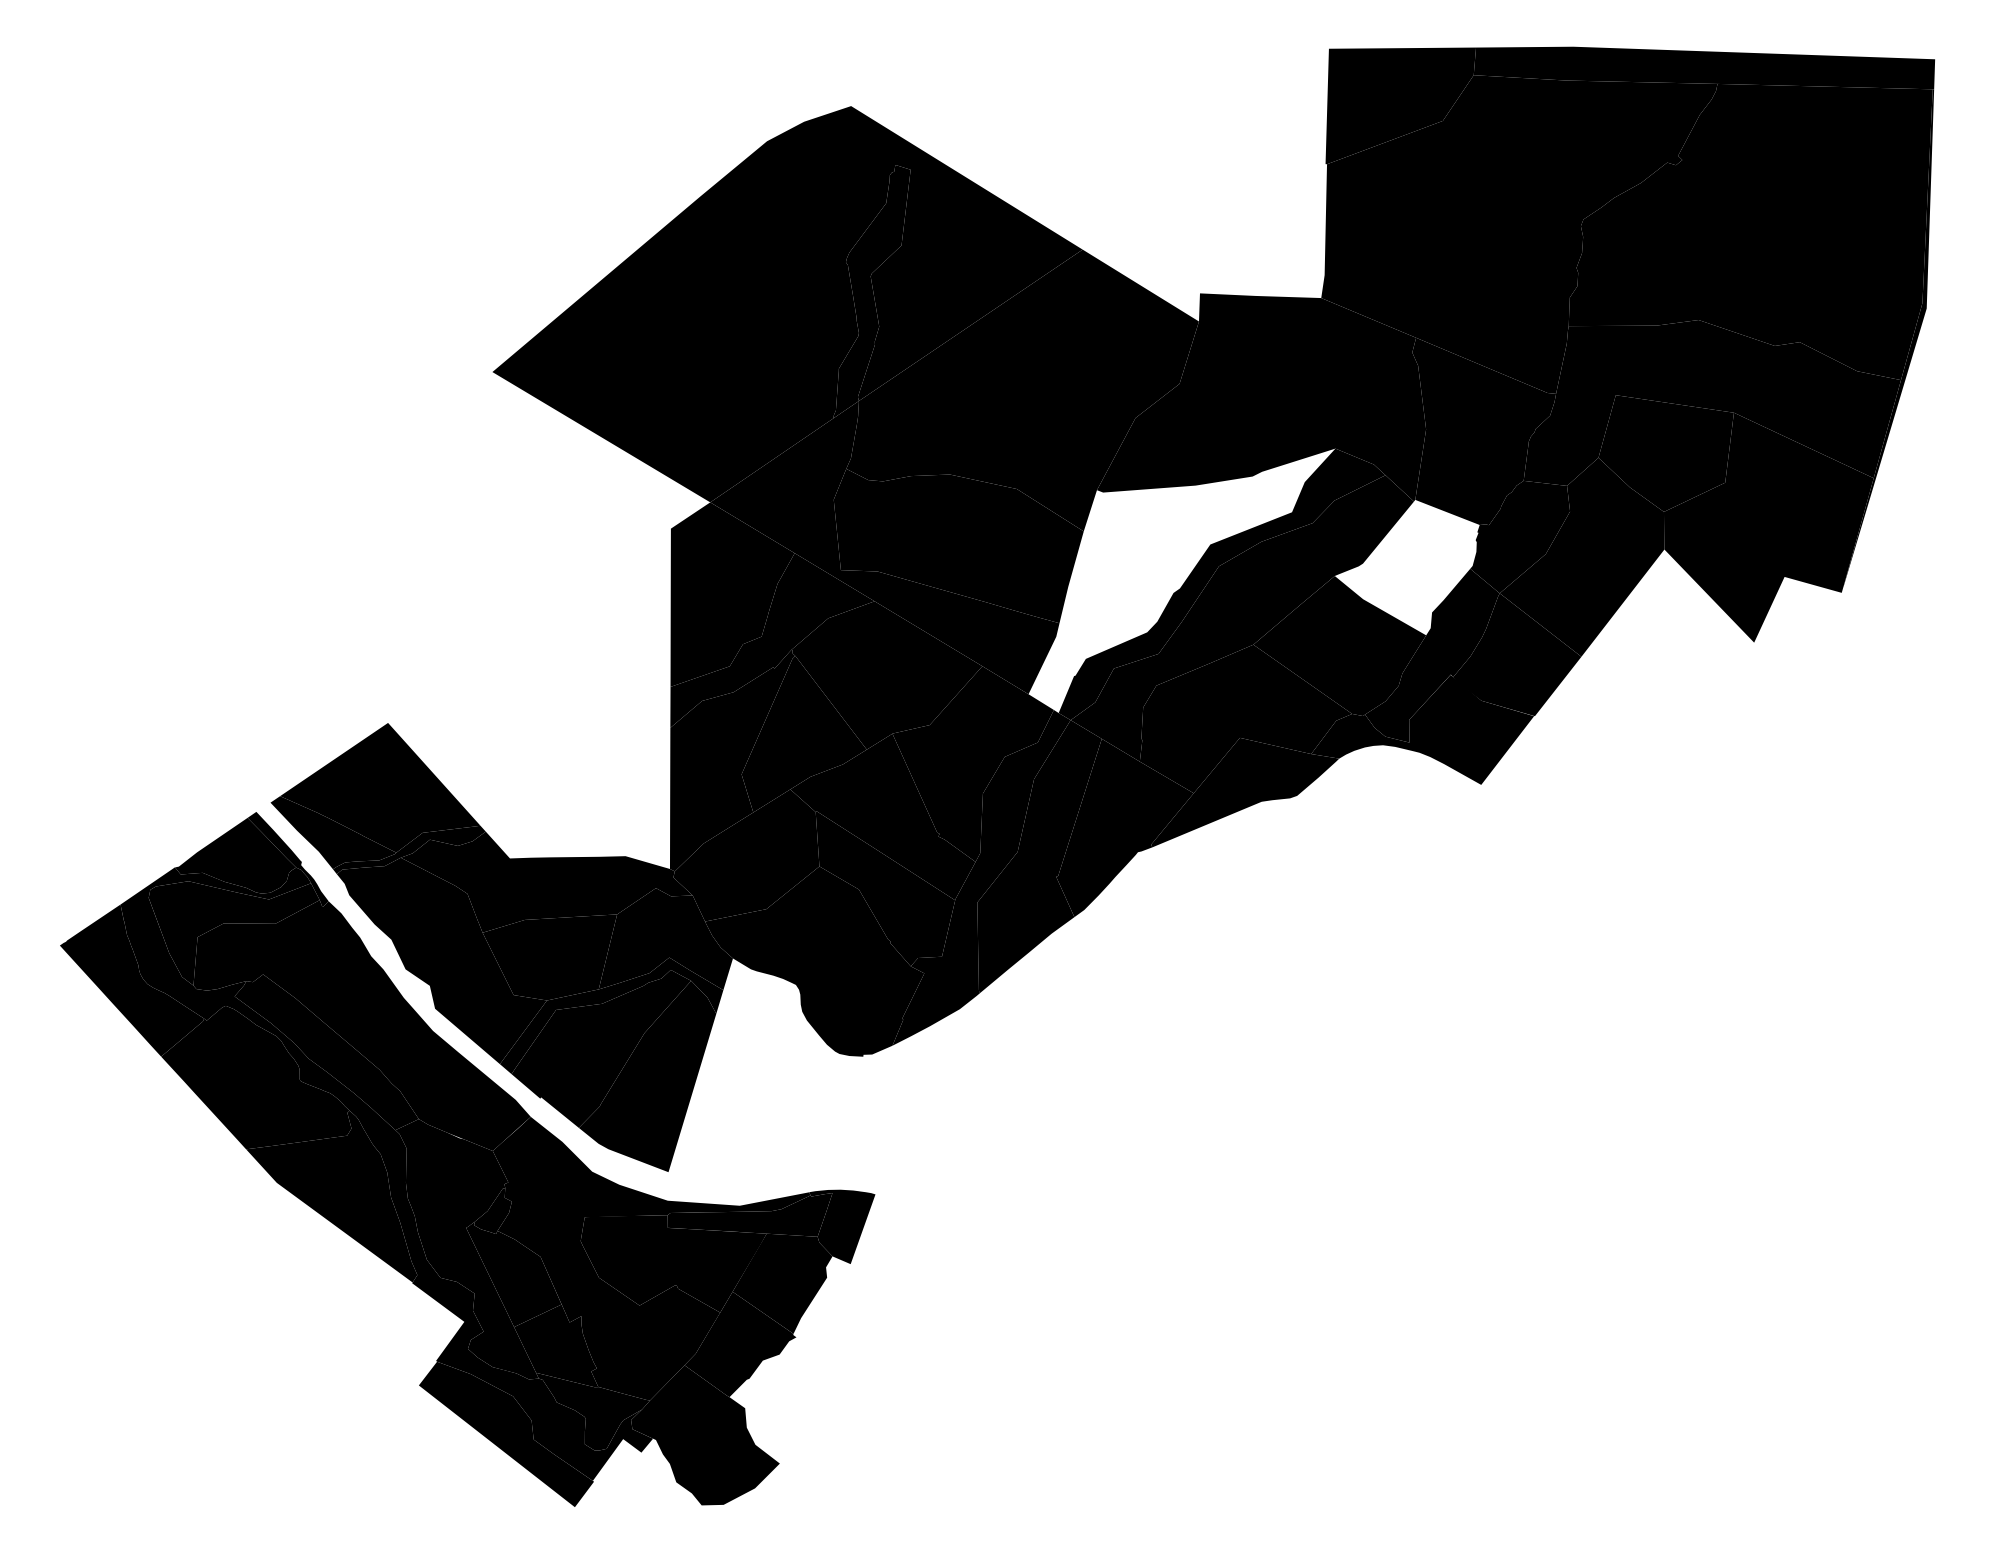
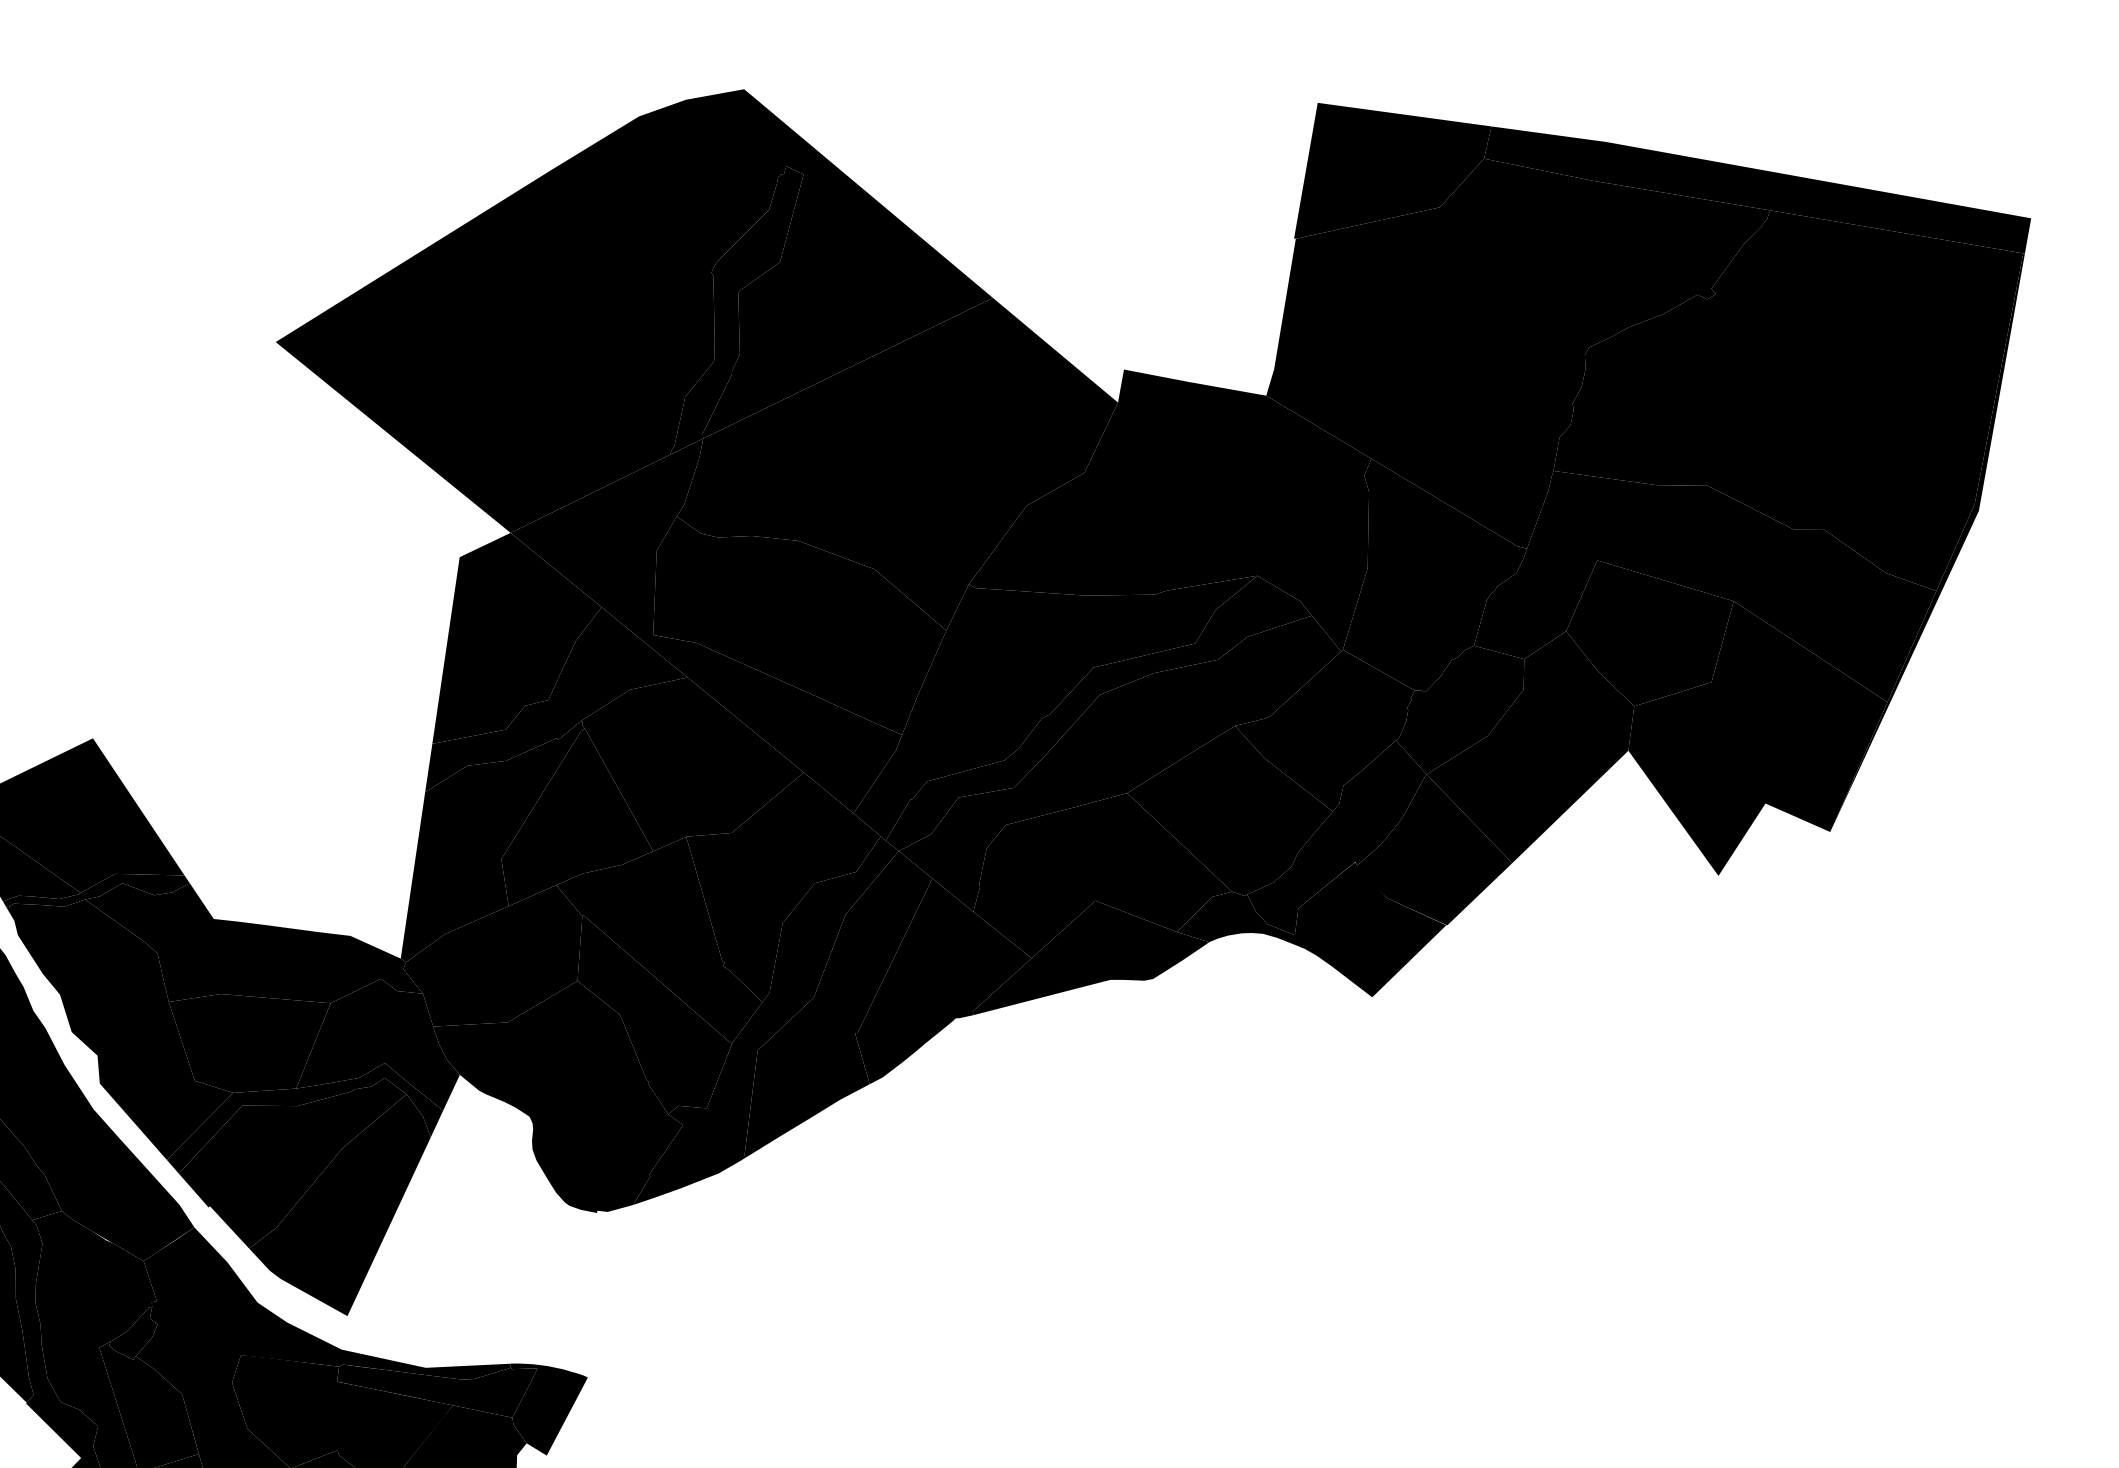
fill: (1406, 567) -> (1321, 728), added
fill: (1181, 580) -> (1053, 705), added

